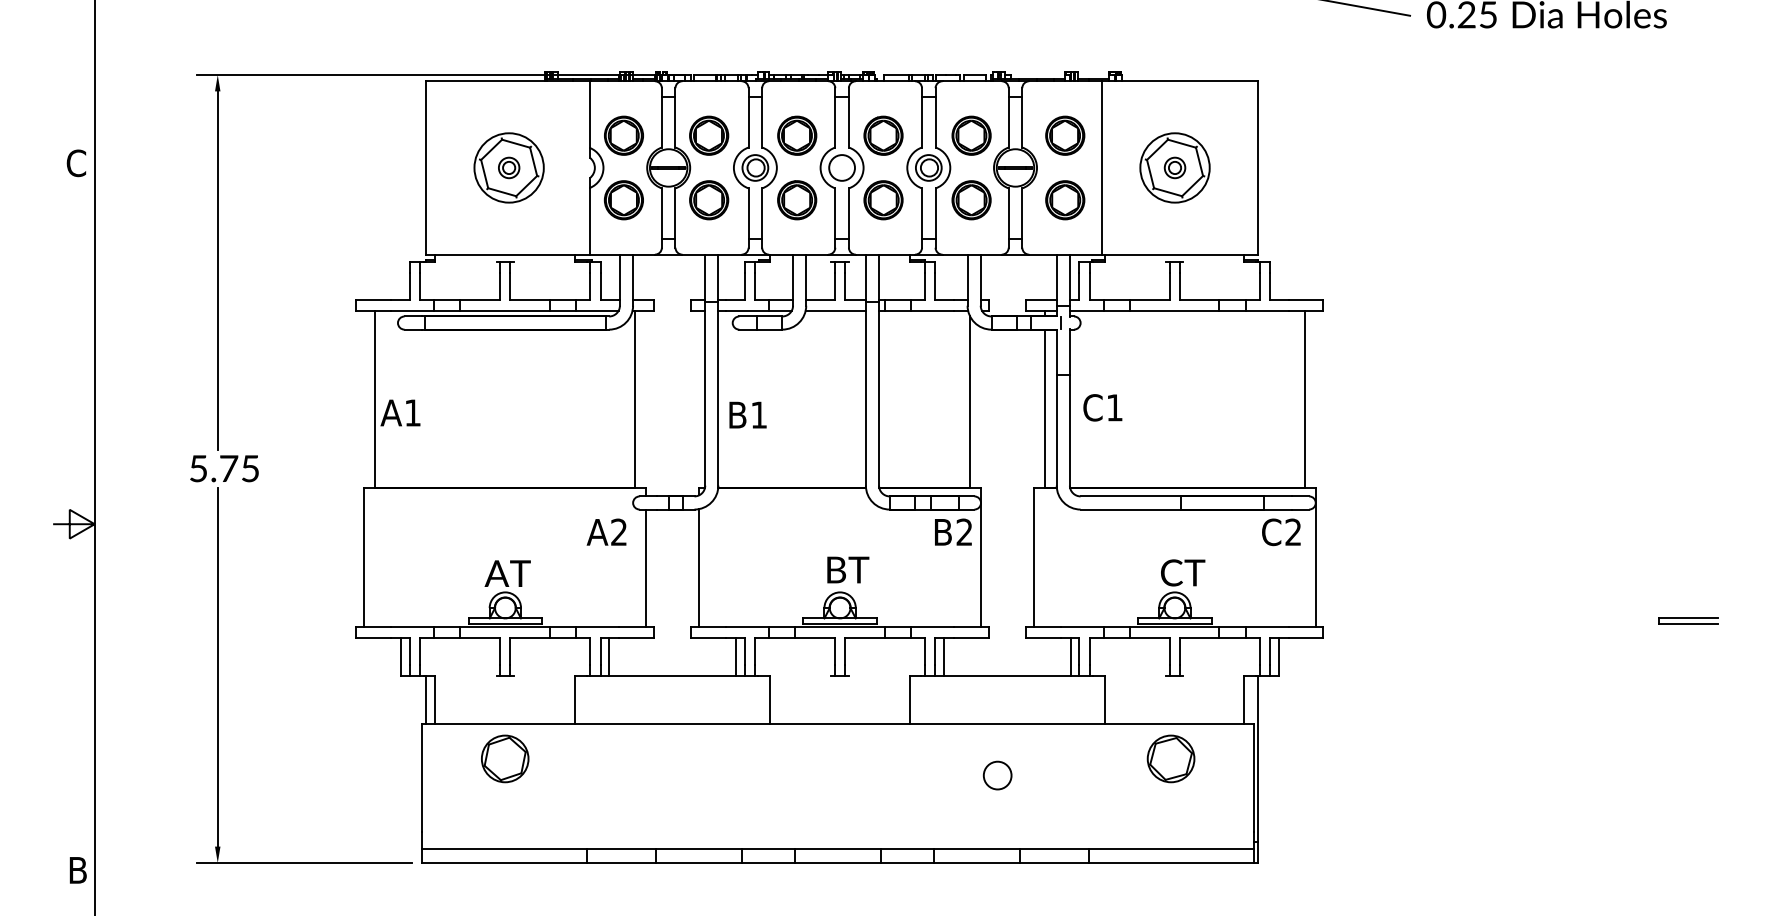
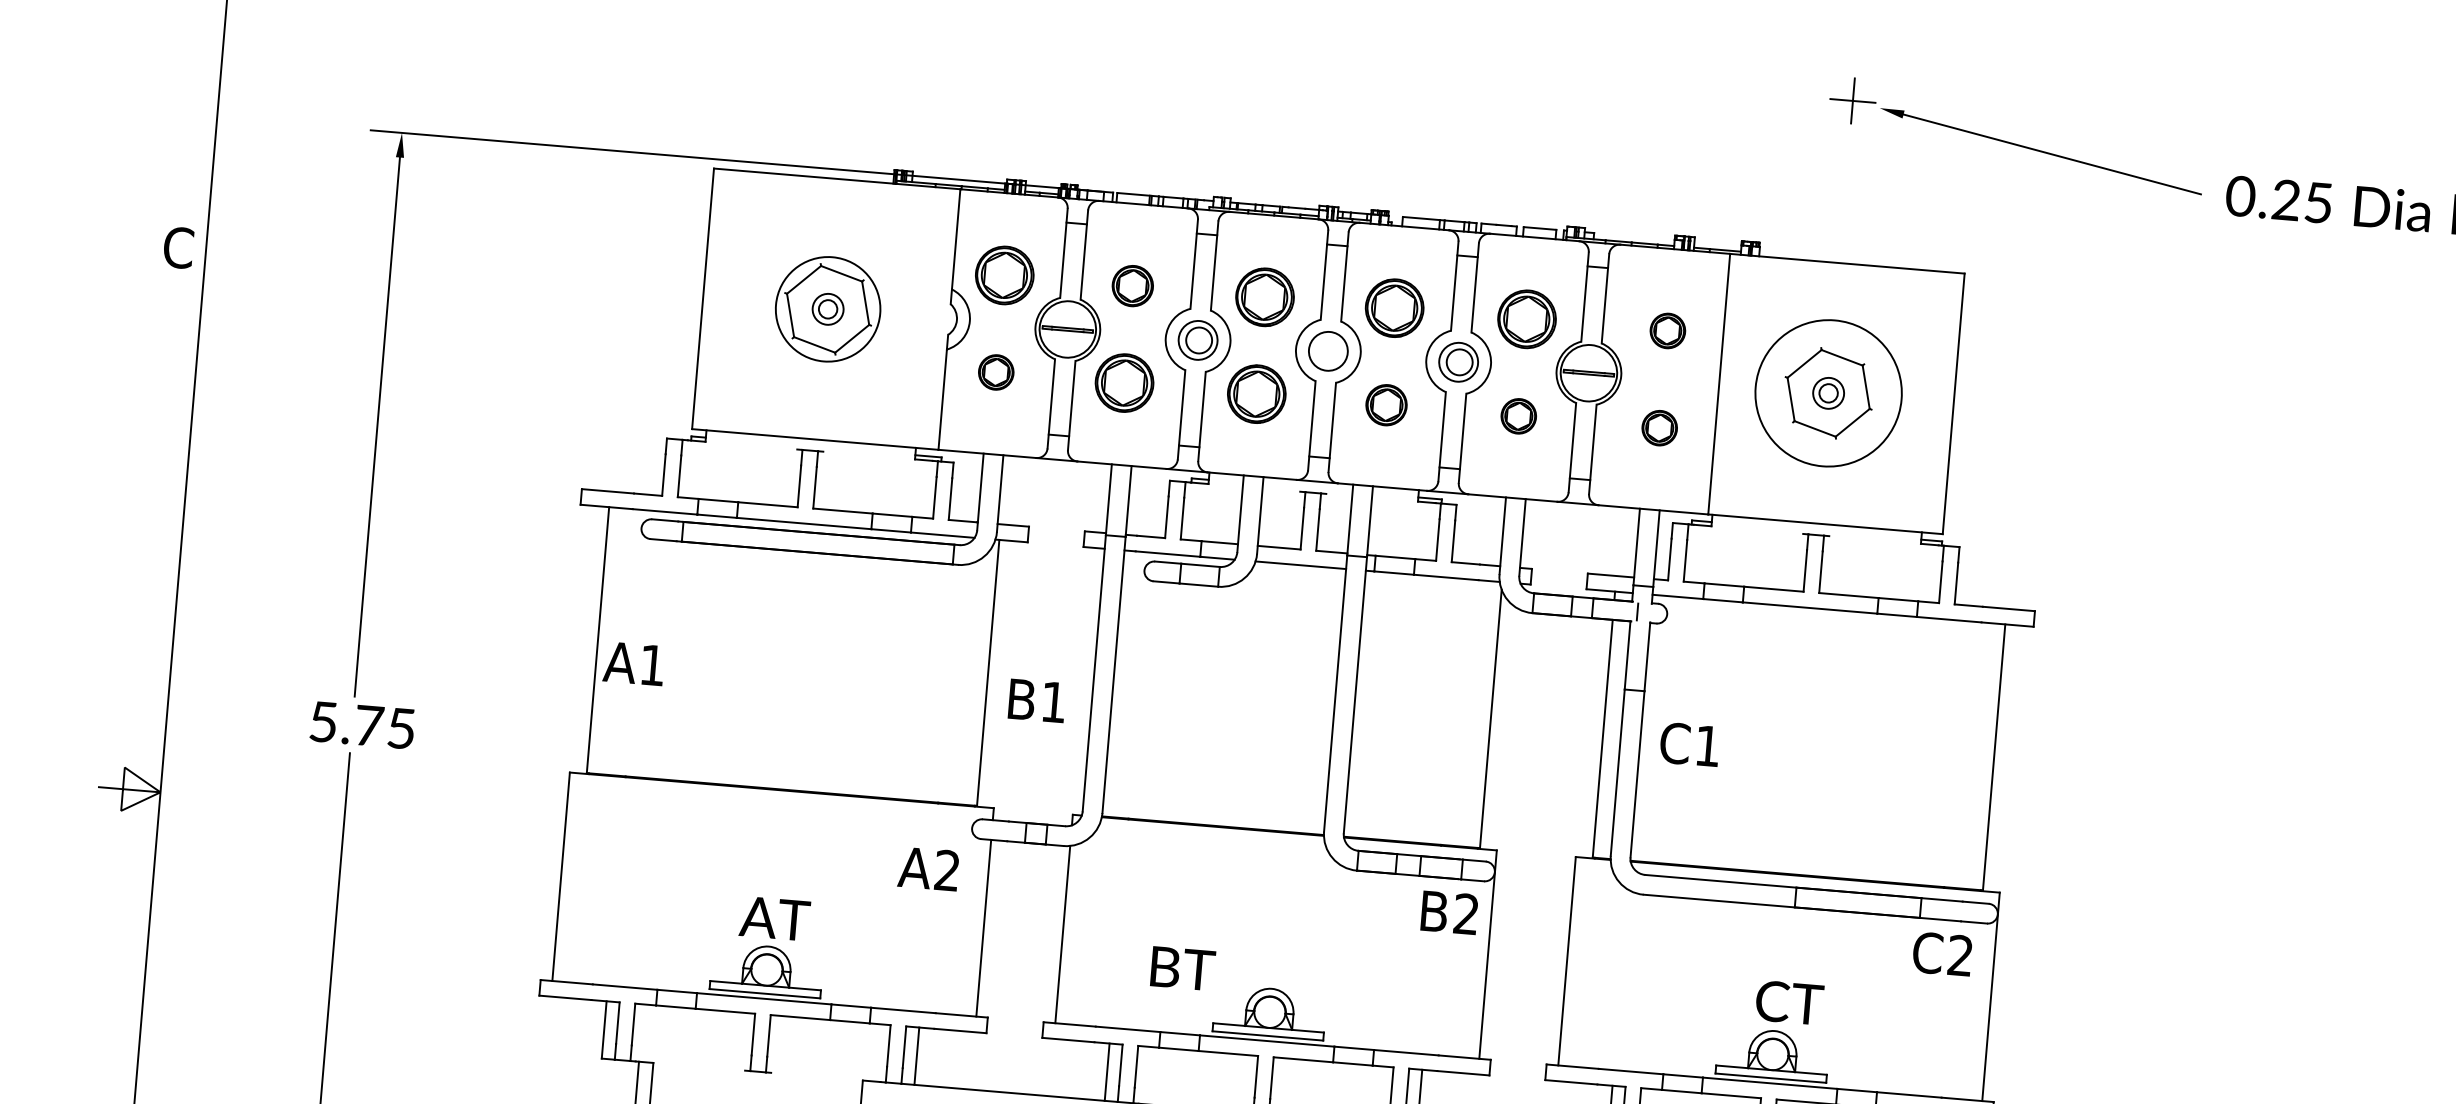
part: (709, 135) -> (1133, 285), size x0.7
part: (1065, 135) -> (1668, 330), size x0.6
circle: (1174, 167) -> (1827, 392), size x1.4
part: (623, 200) -> (995, 372), size x0.6
part: (883, 200) -> (1386, 405), size x0.7
part: (971, 200) -> (1518, 416), size x0.6
part: (1065, 200) -> (1659, 428), size x0.6
text: (747, 414) -> (1036, 699), moved
text: (848, 569) -> (1183, 967), moved

